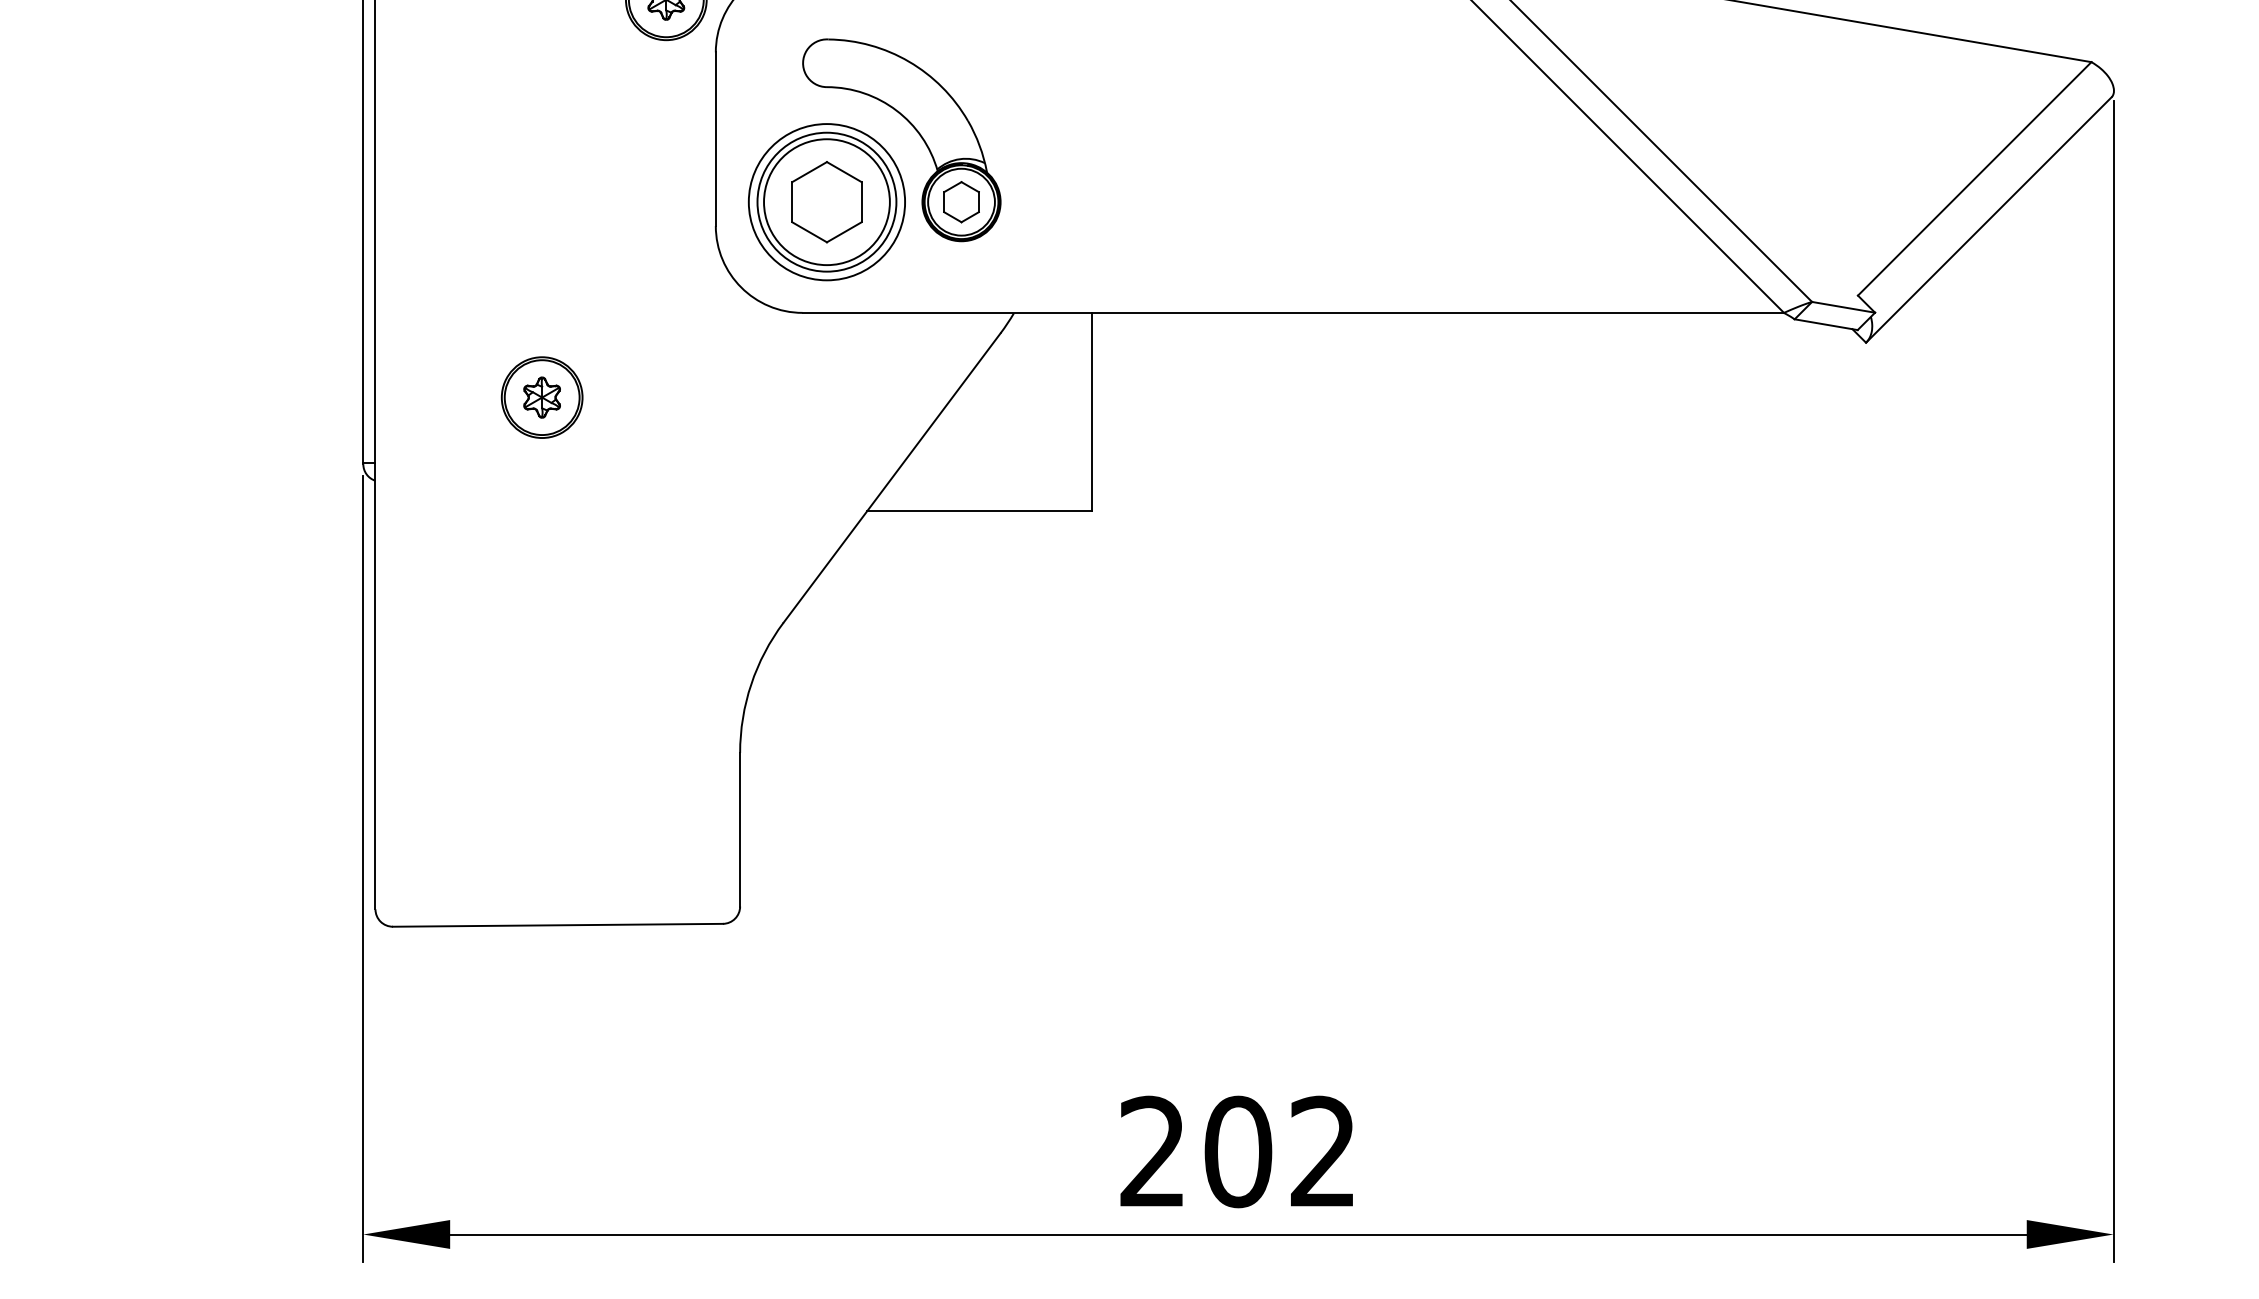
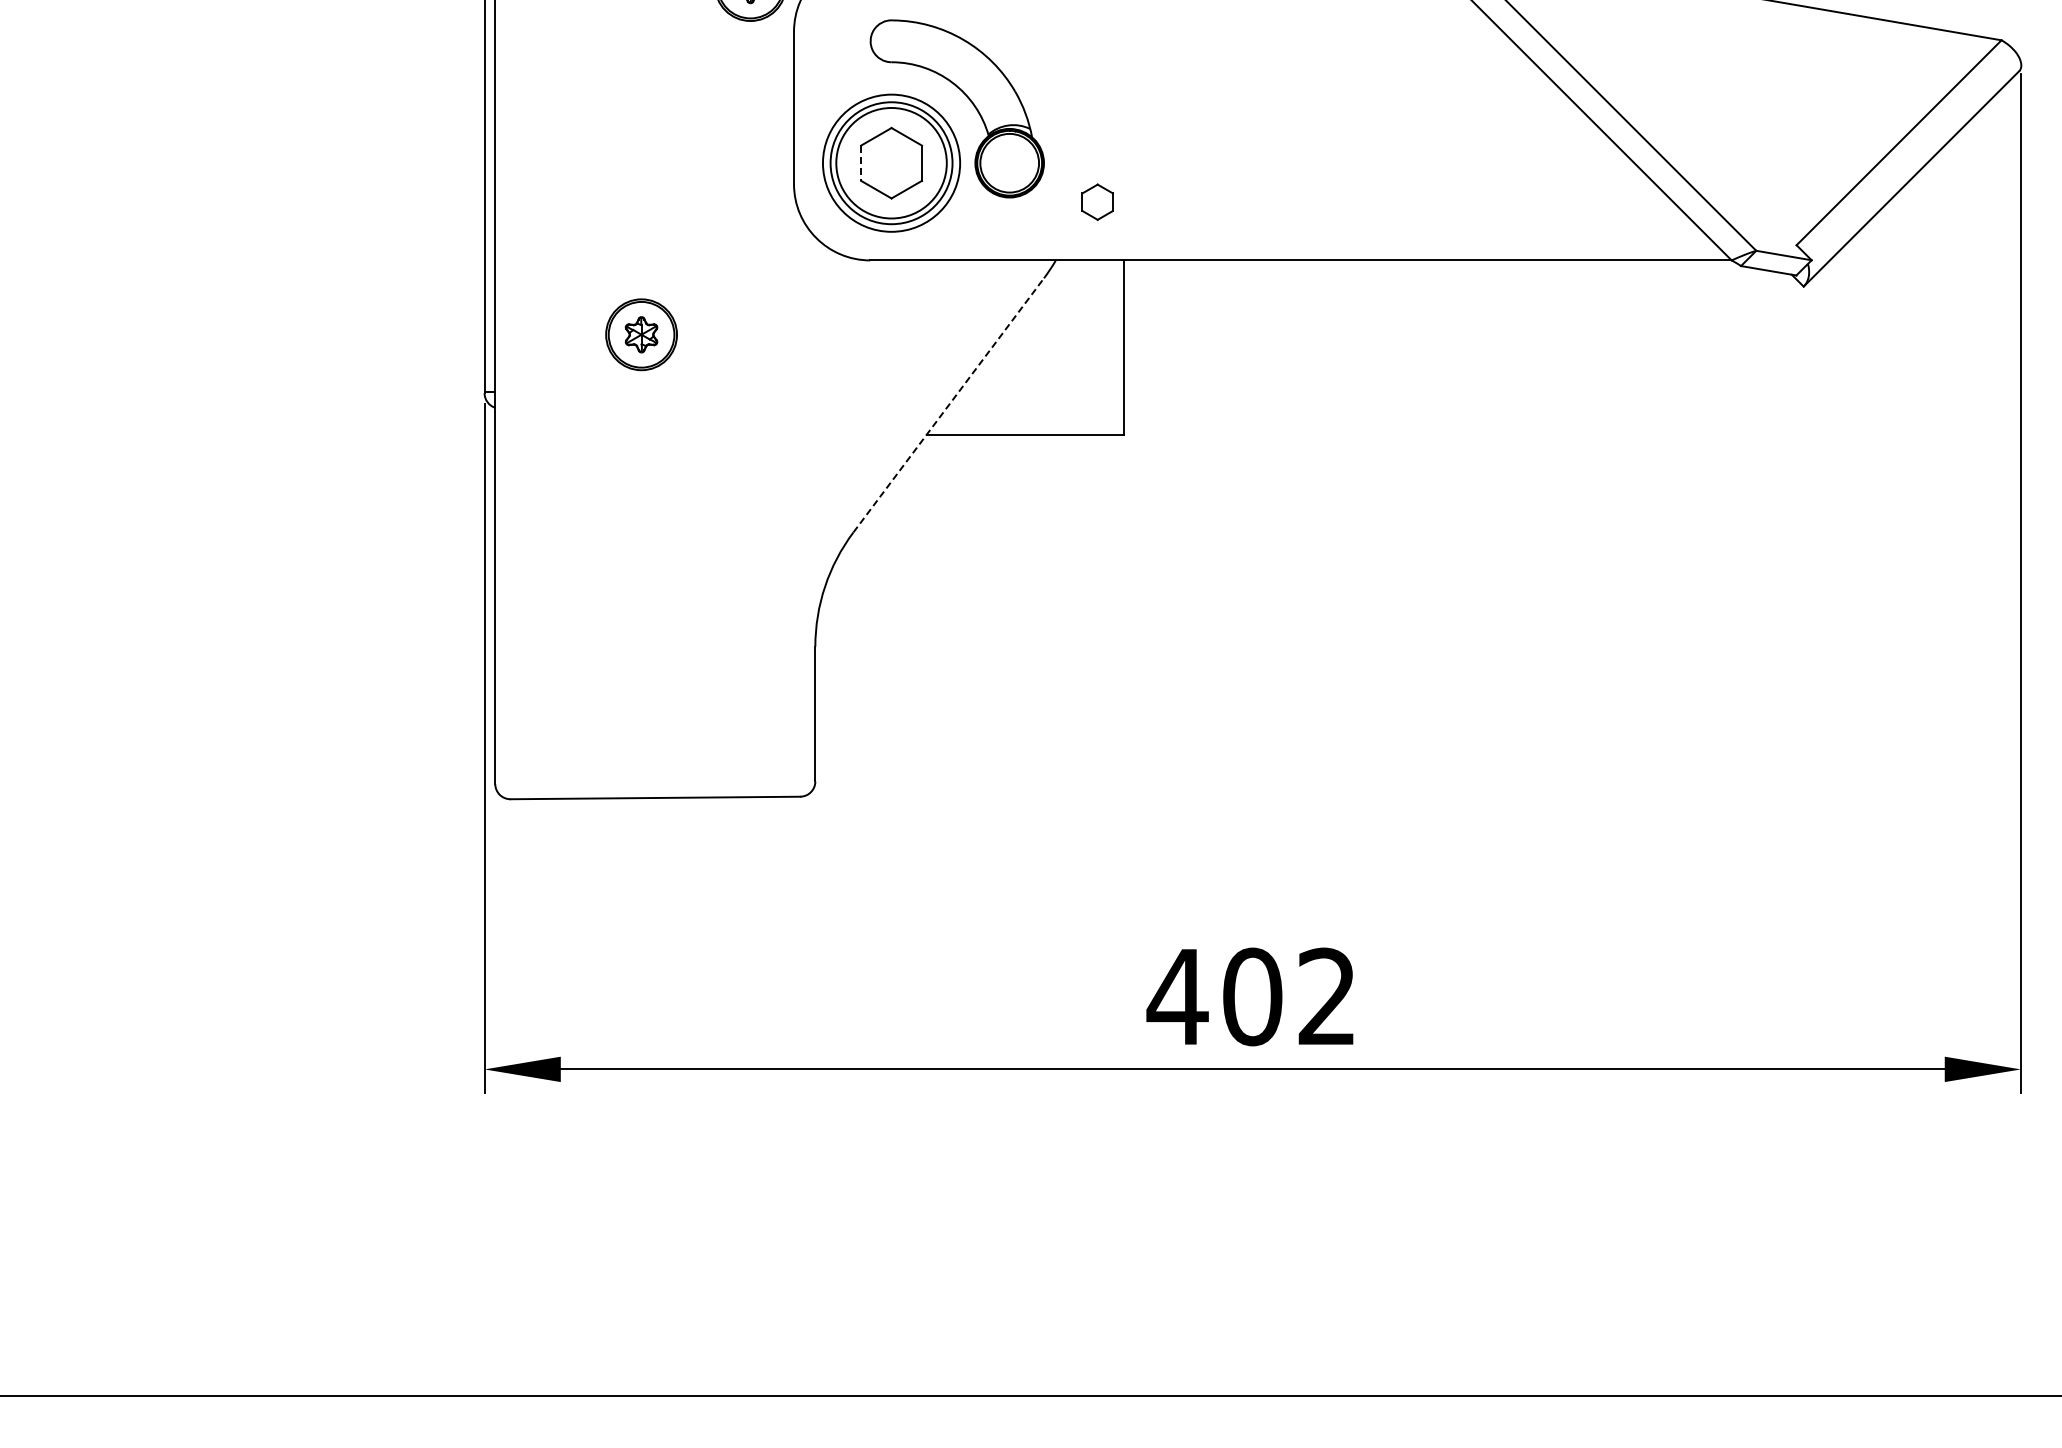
part: (961, 201) -> (1097, 201), moved
line: (792, 202) -> (861, 163), solid -> dashed
line: (891, 478) -> (948, 405), solid -> dashed
text: (1152, 1150) -> (1177, 995), 202 -> 402

